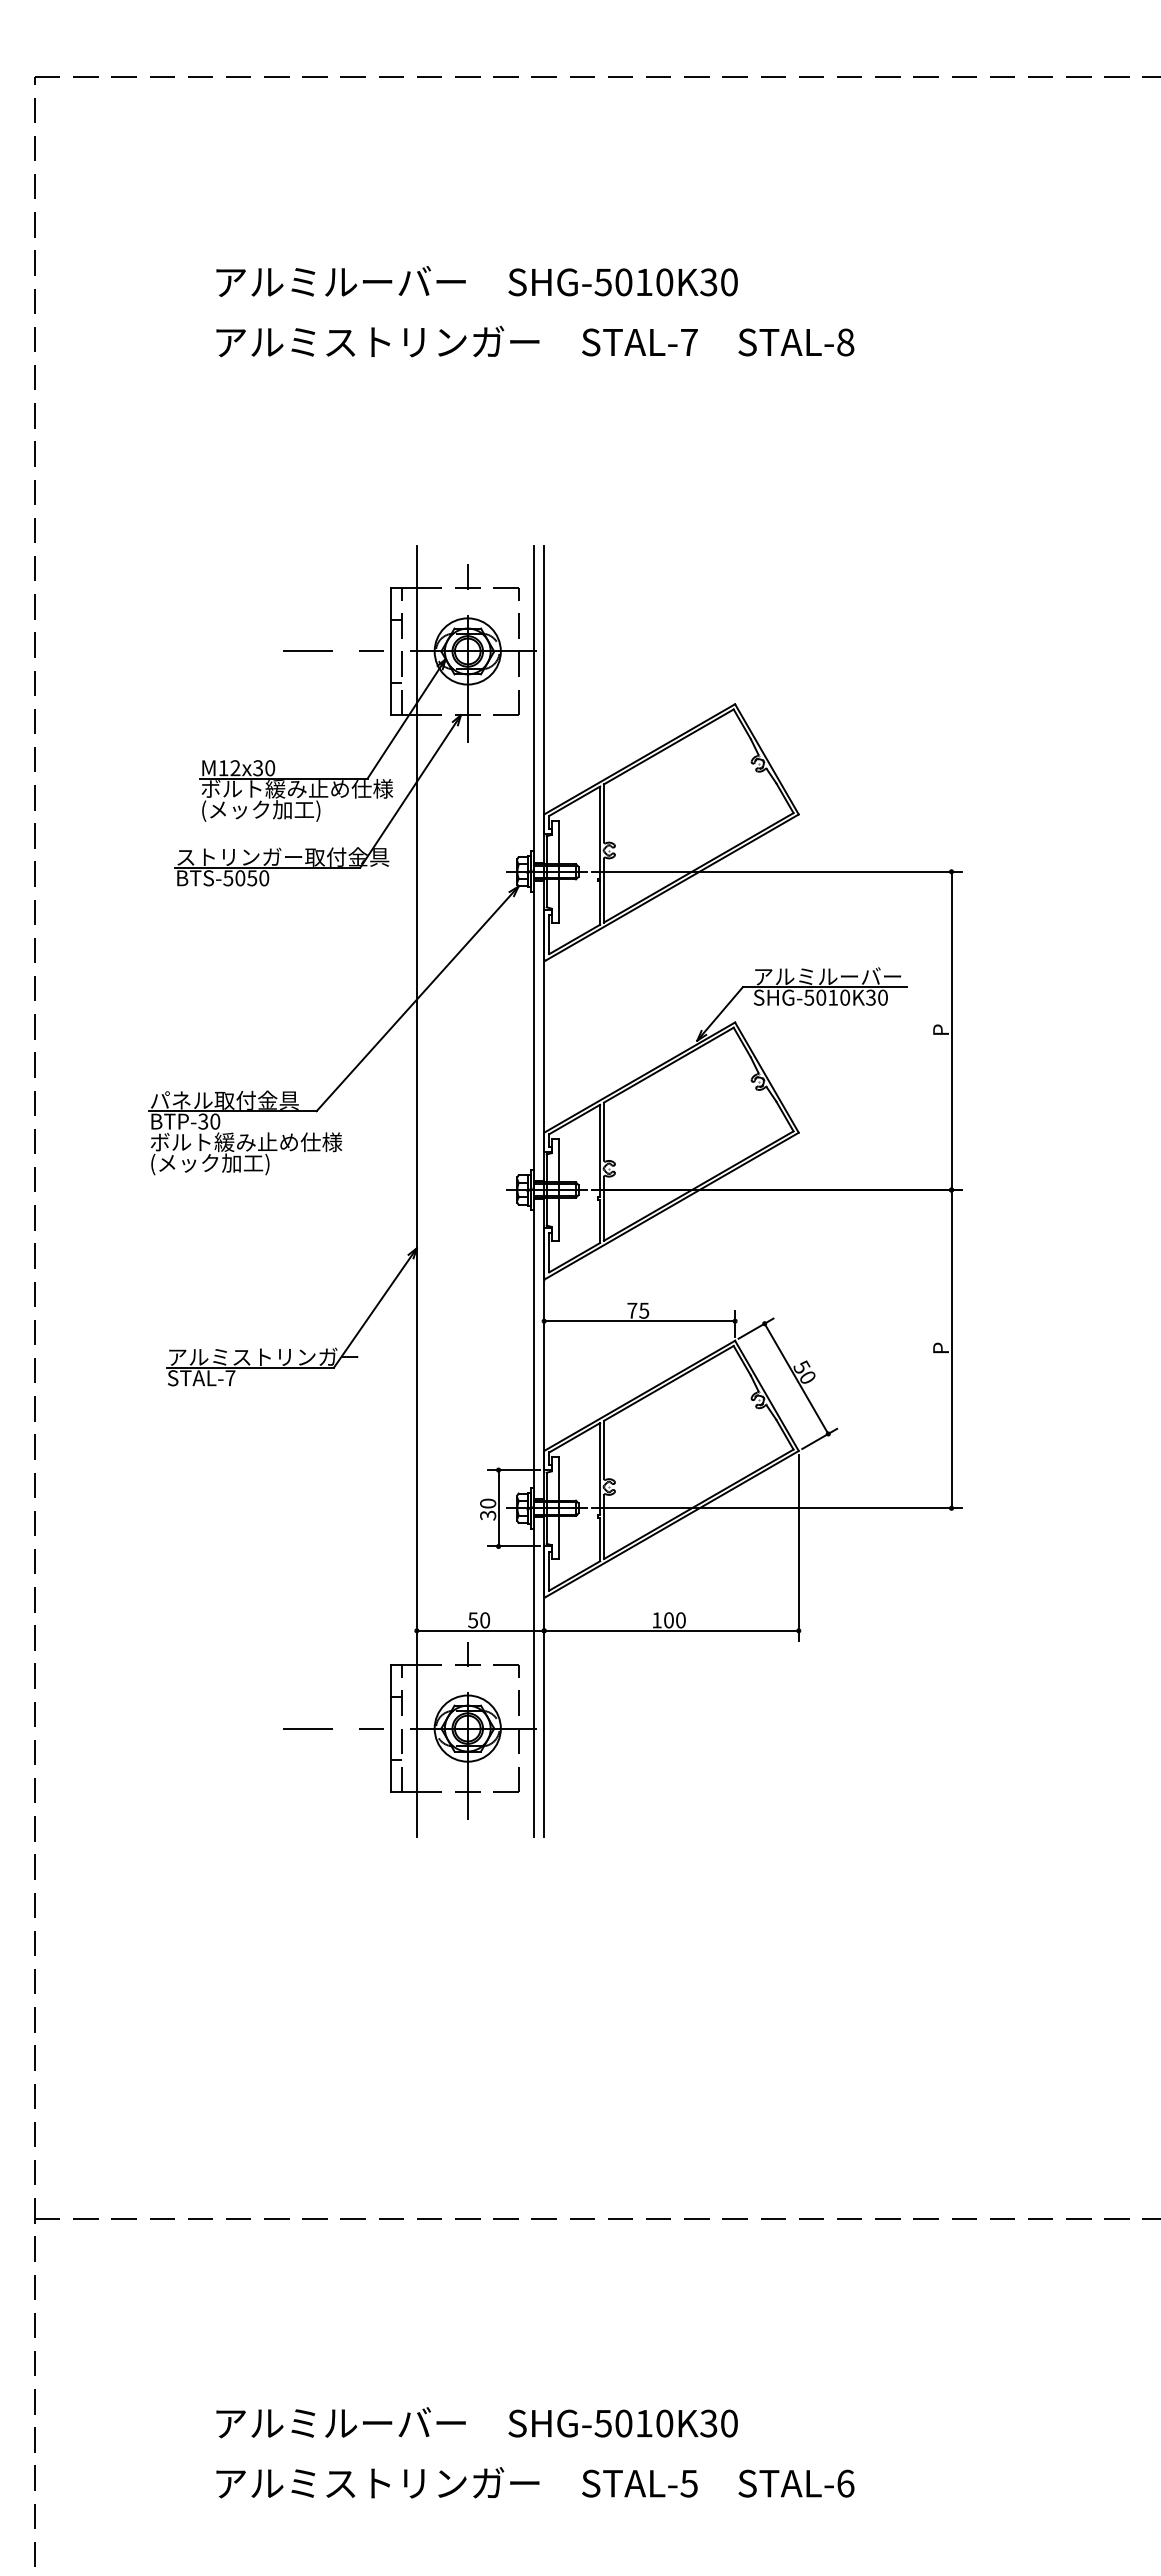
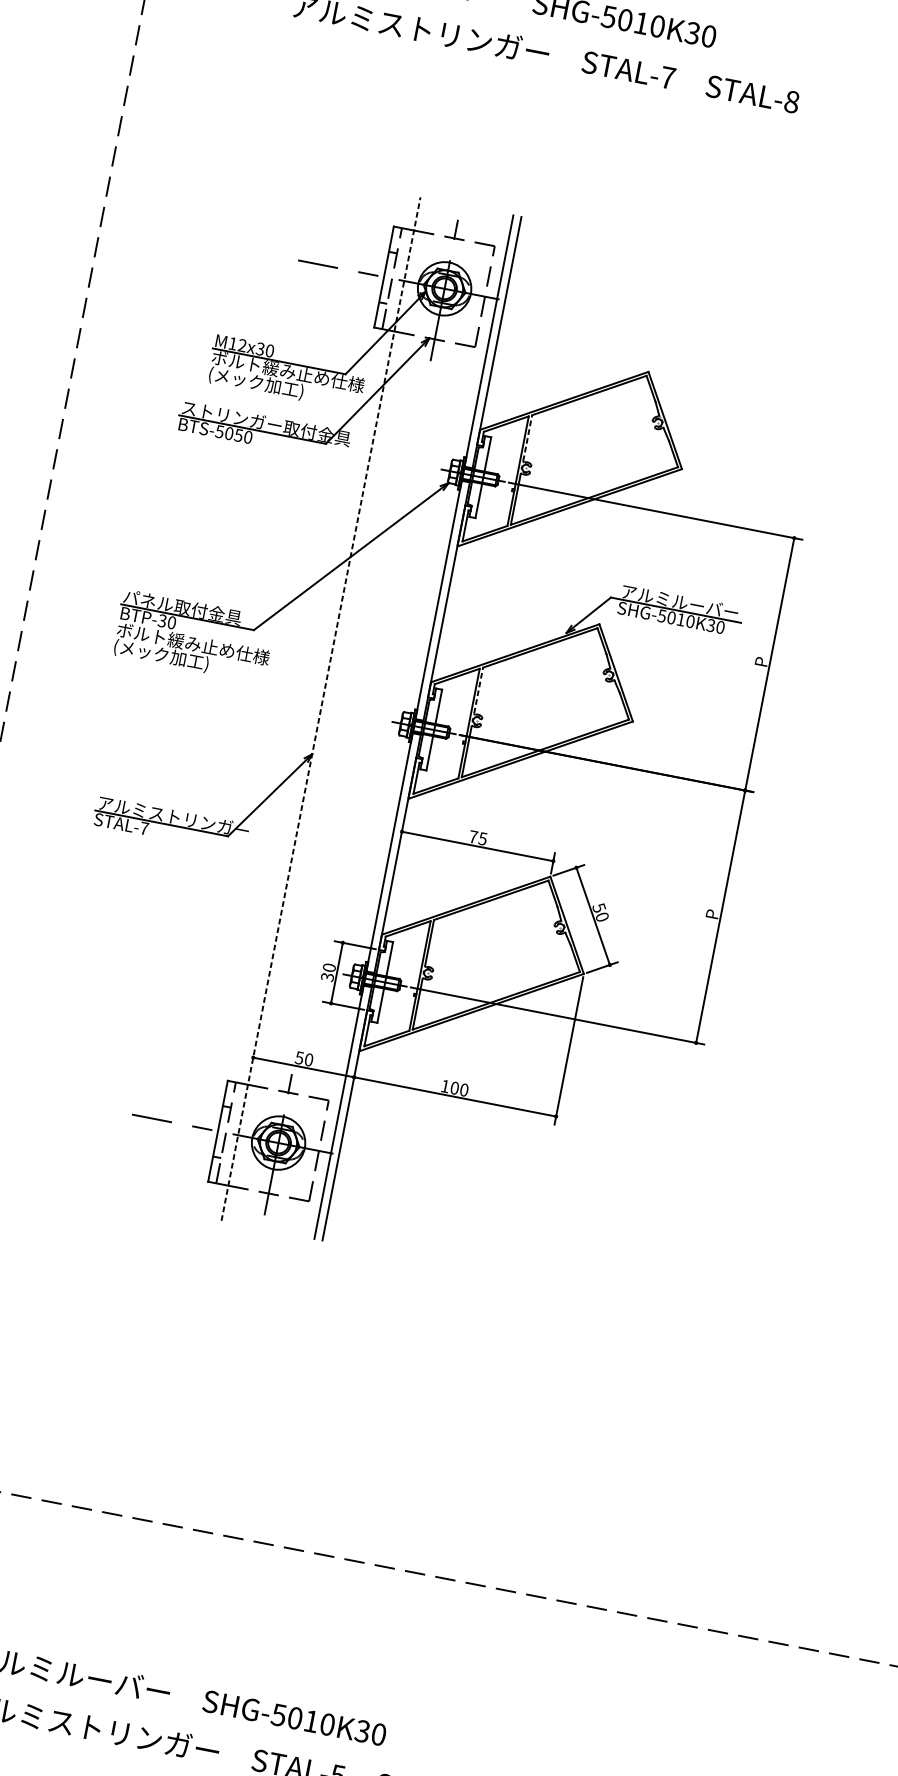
line: (604, 813) -> (528, 438), solid -> dashed
line: (604, 1131) -> (479, 690), solid -> dashed
line: (416, 1190) -> (320, 708), solid -> dashed

